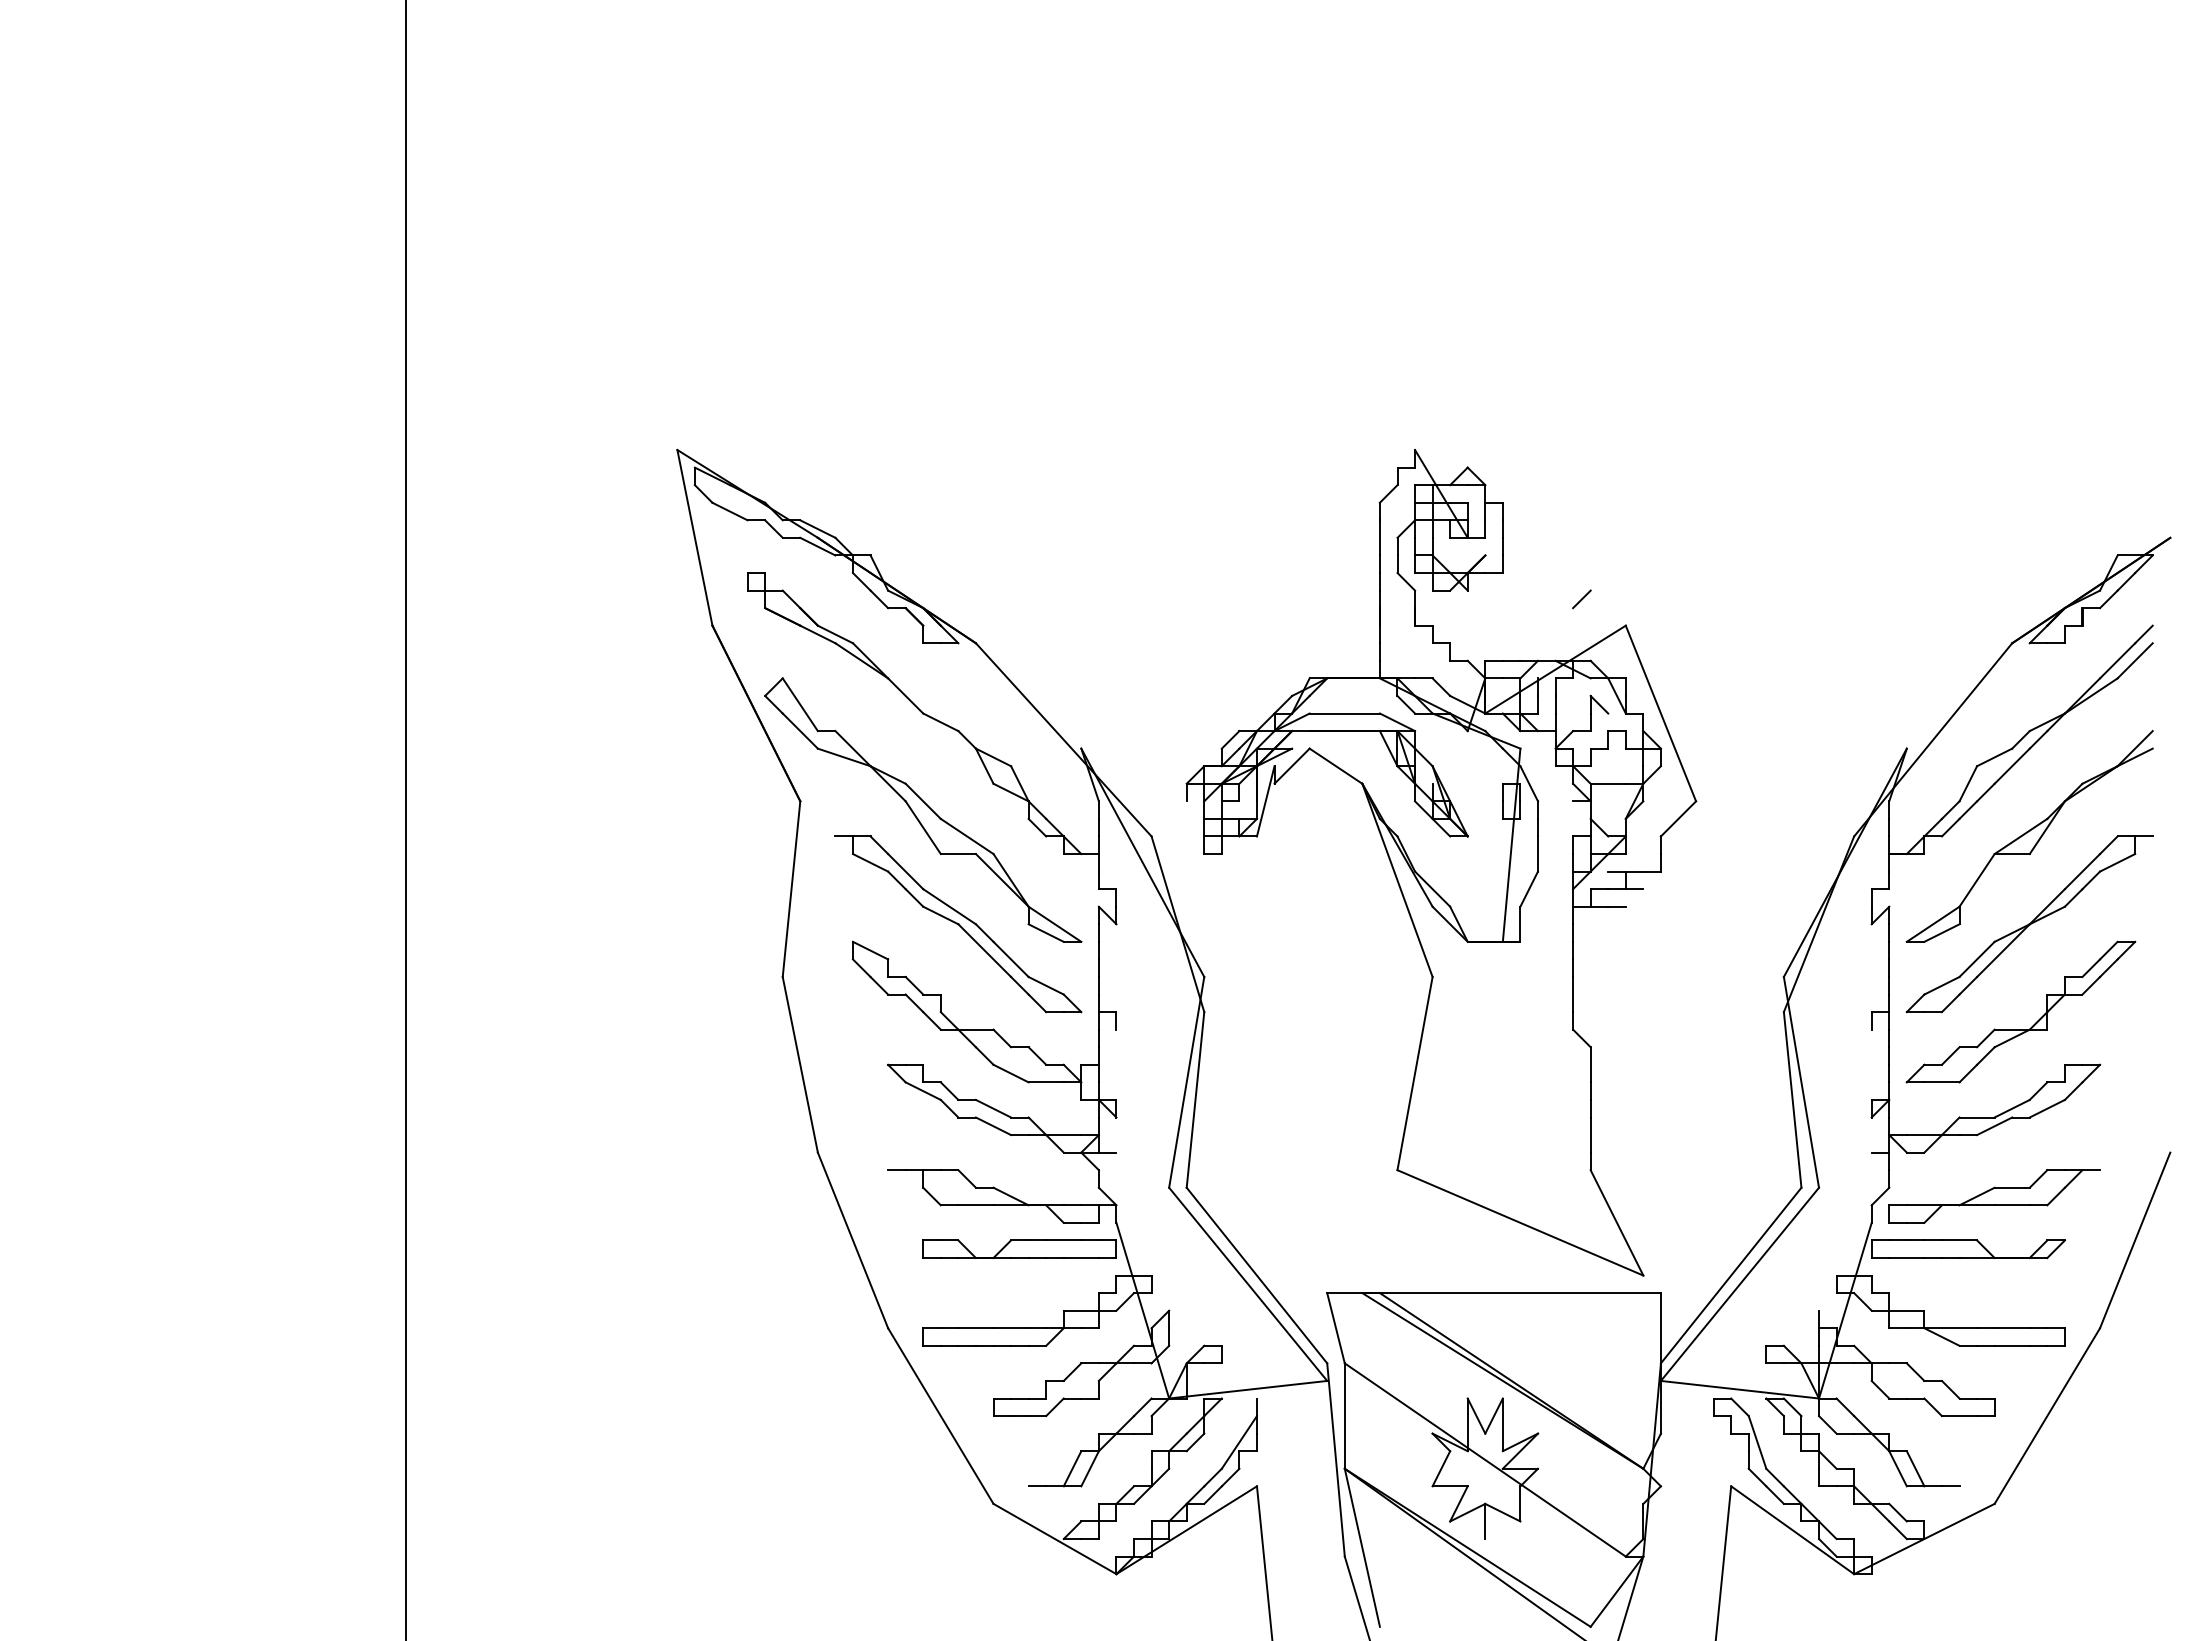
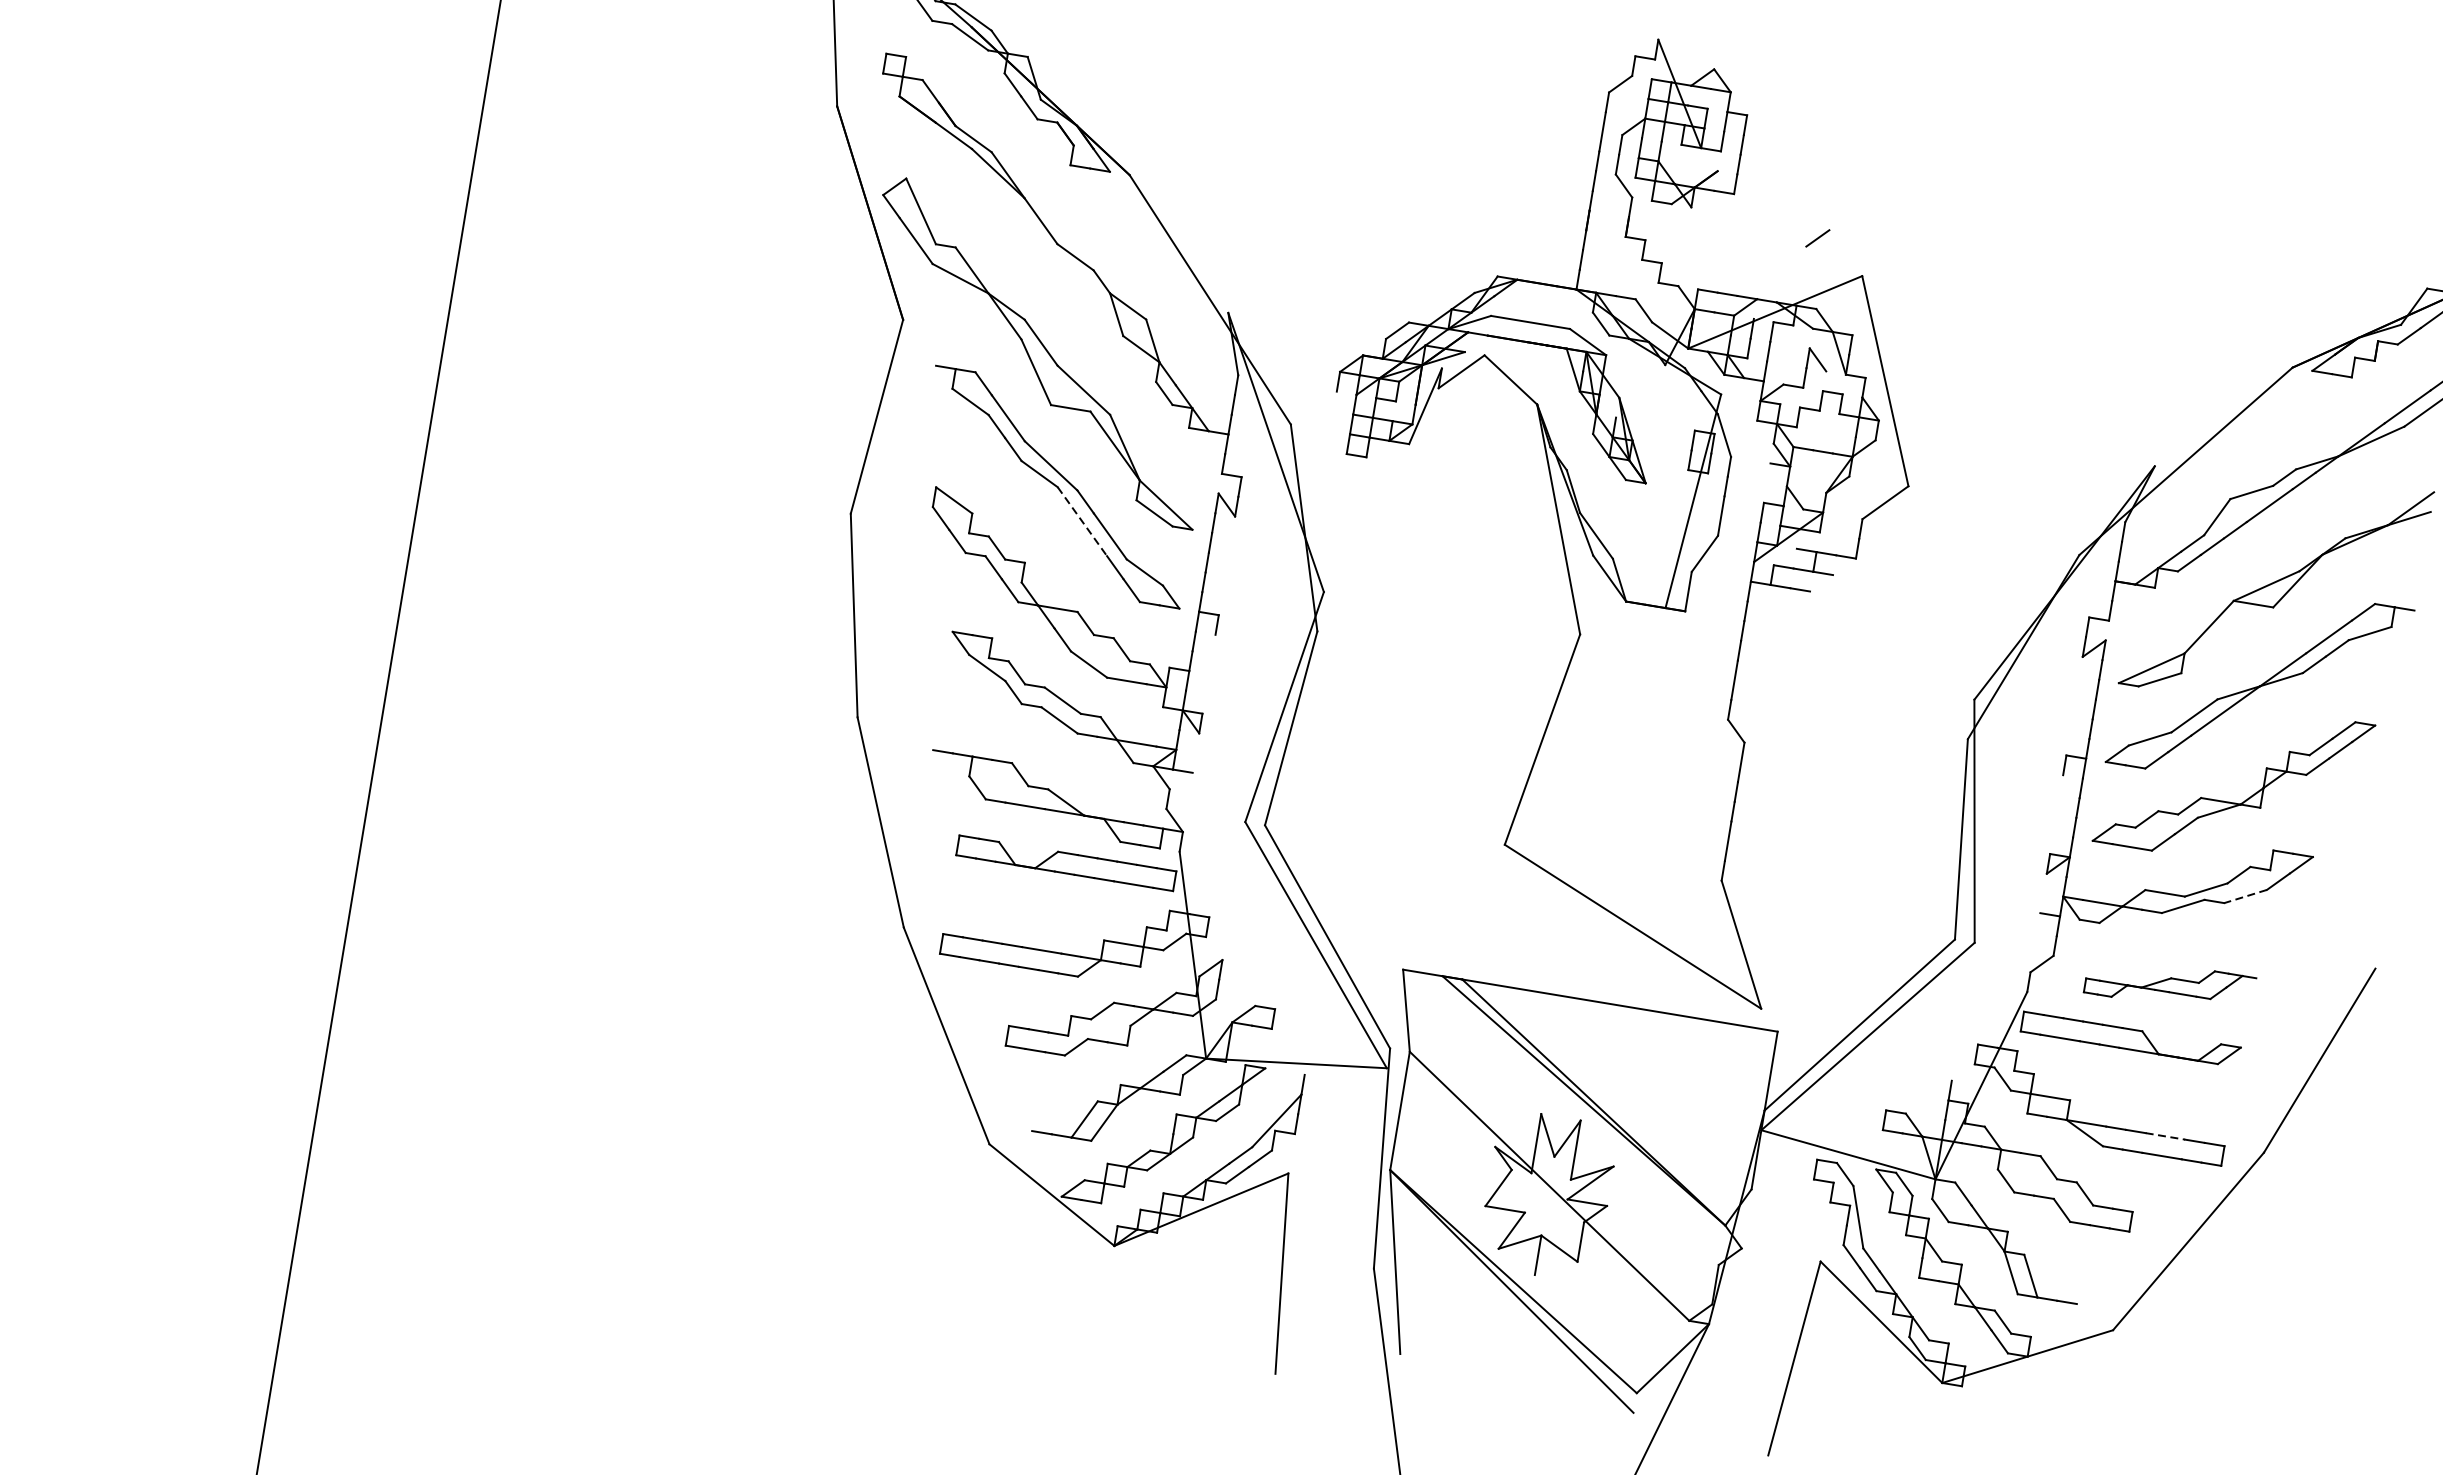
line: (985, 950) -> (1083, 521), solid -> dashed
line: (2047, 1108) -> (2245, 896), solid -> dashed
part: (1994, 1196) -> (2169, 985), size x0.7
line: (2012, 1328) -> (2165, 1136), solid -> dashed

